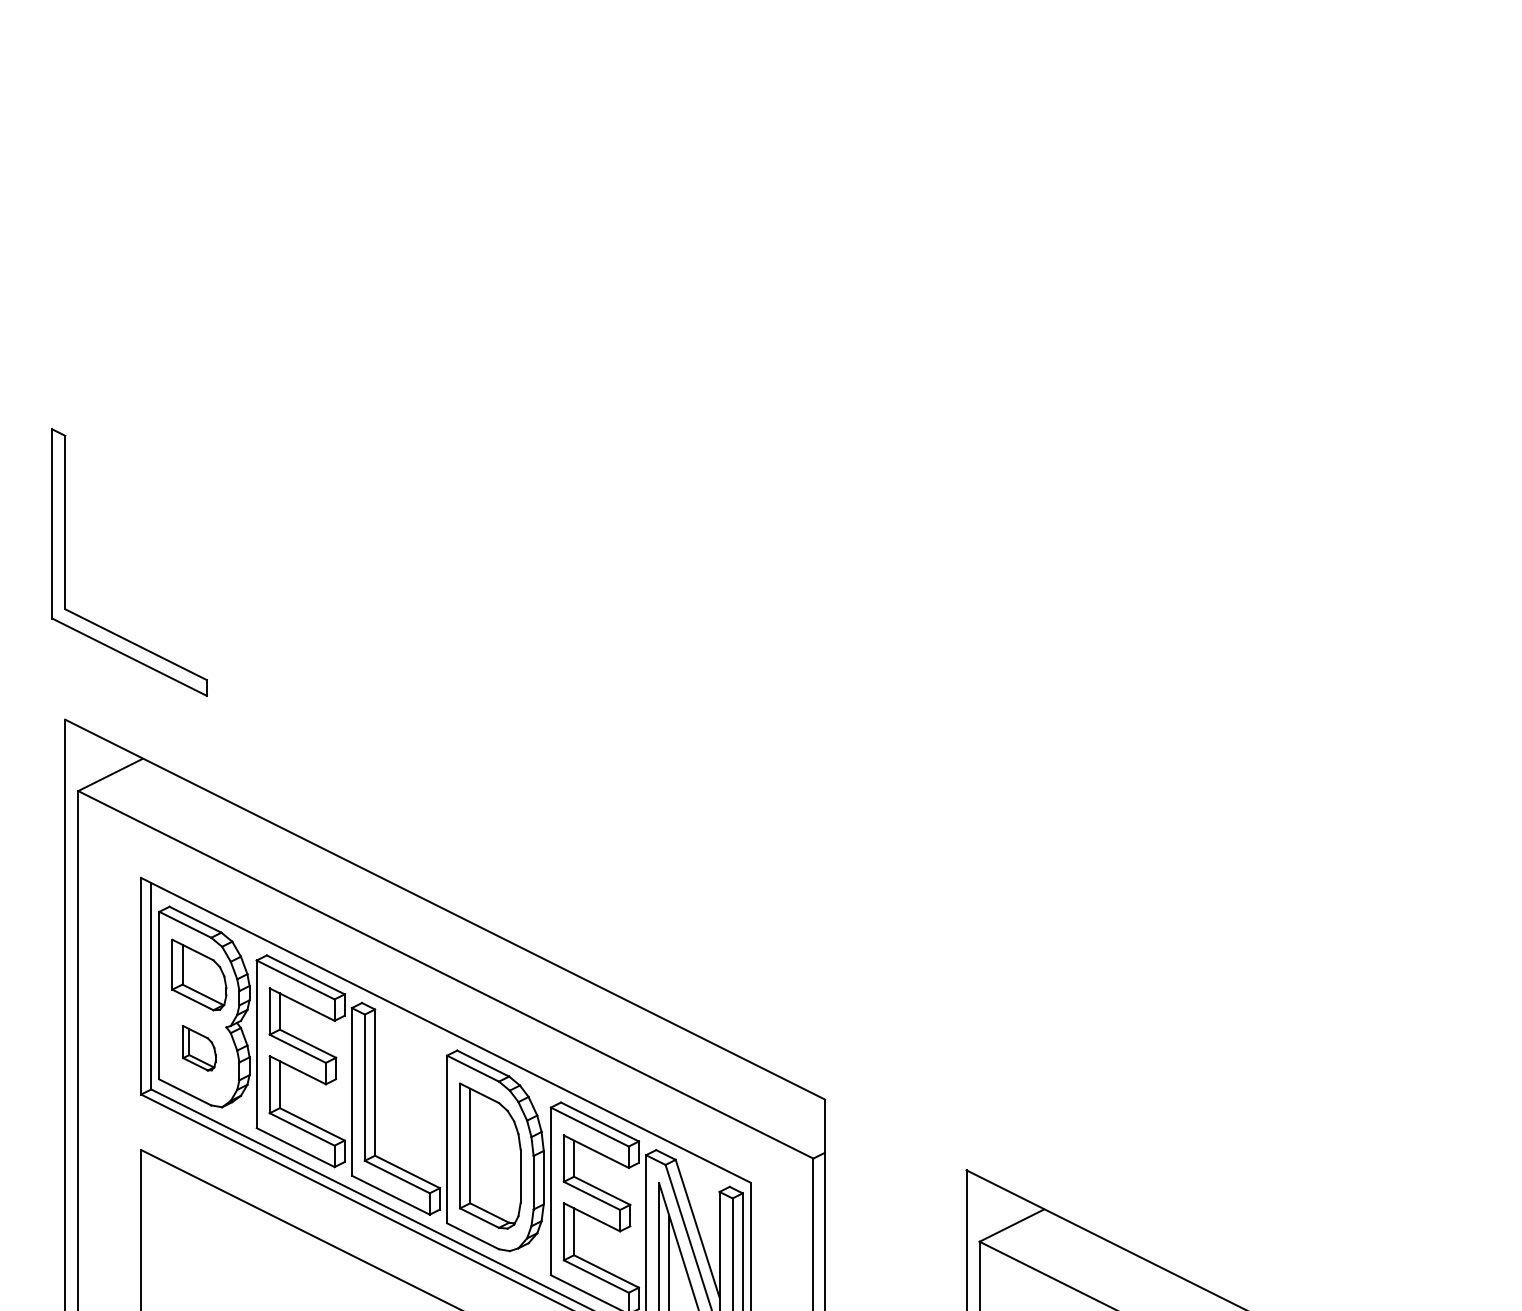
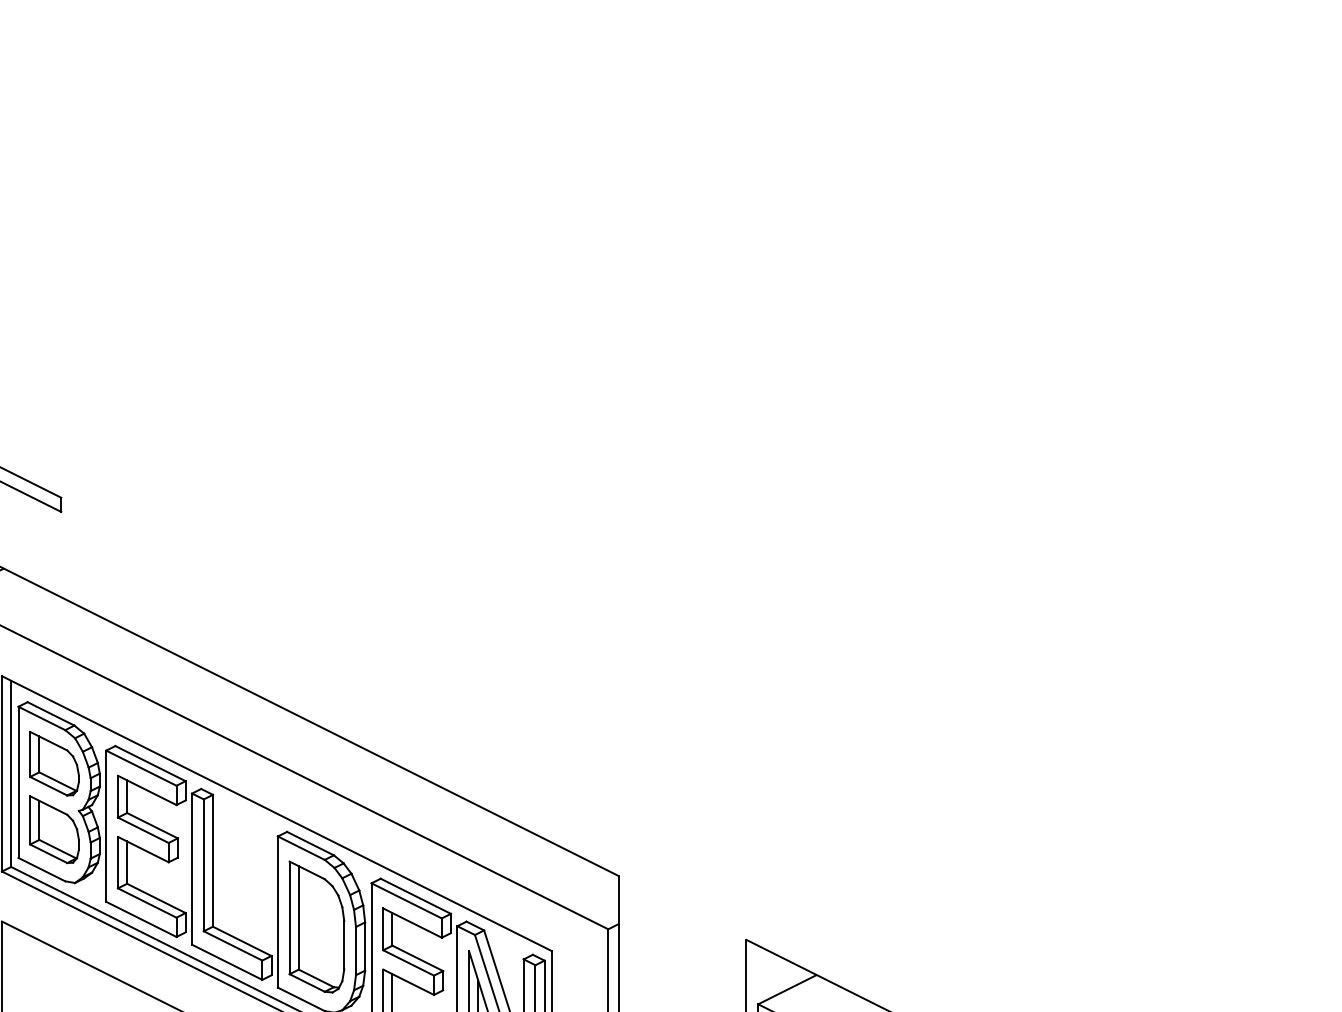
part: (199, 1048) -> (54, 830), size x1.67

